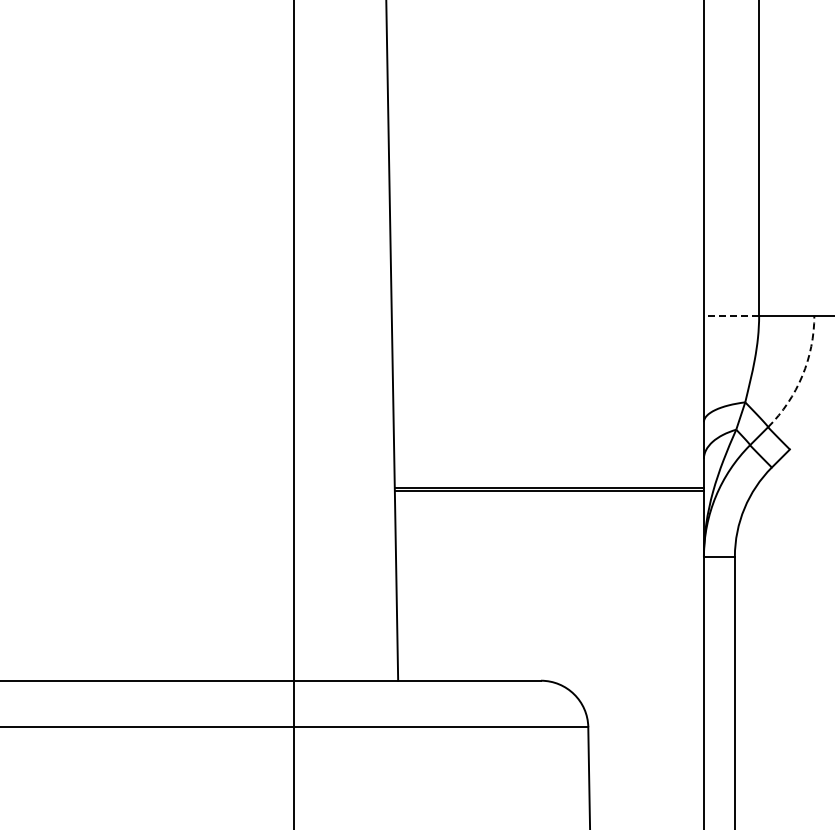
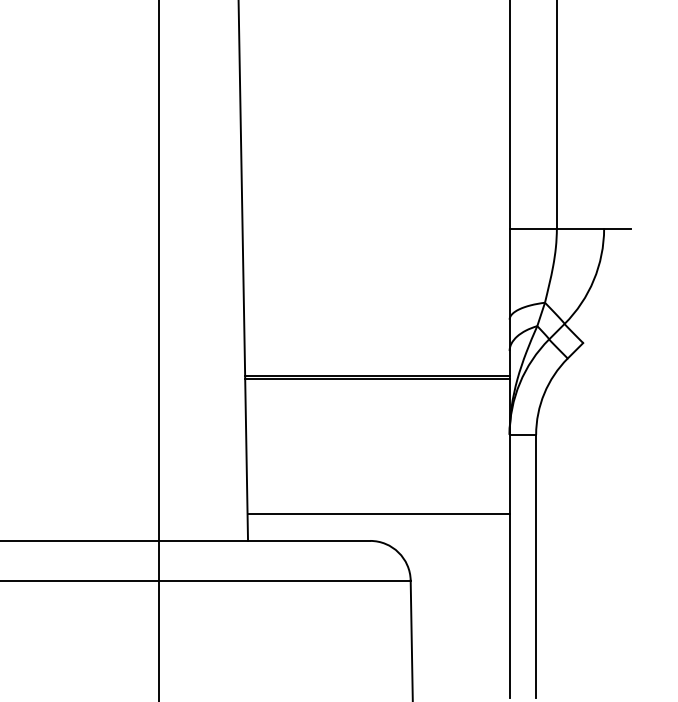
line: (731, 315) -> (533, 228), dashed -> solid
arc: (802, 376) -> (593, 280), dashed -> solid
line: (550, 649) -> (378, 514), added

